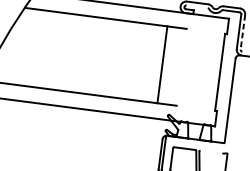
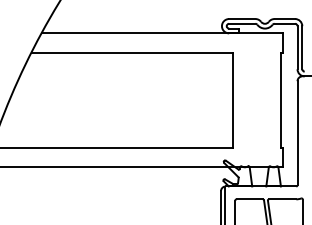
line: (197, 6) -> (242, 23), added
line: (243, 32) -> (302, 47), dashed -> solid
line: (162, 64) -> (232, 100), moved
line: (211, 152) -> (282, 199), added

